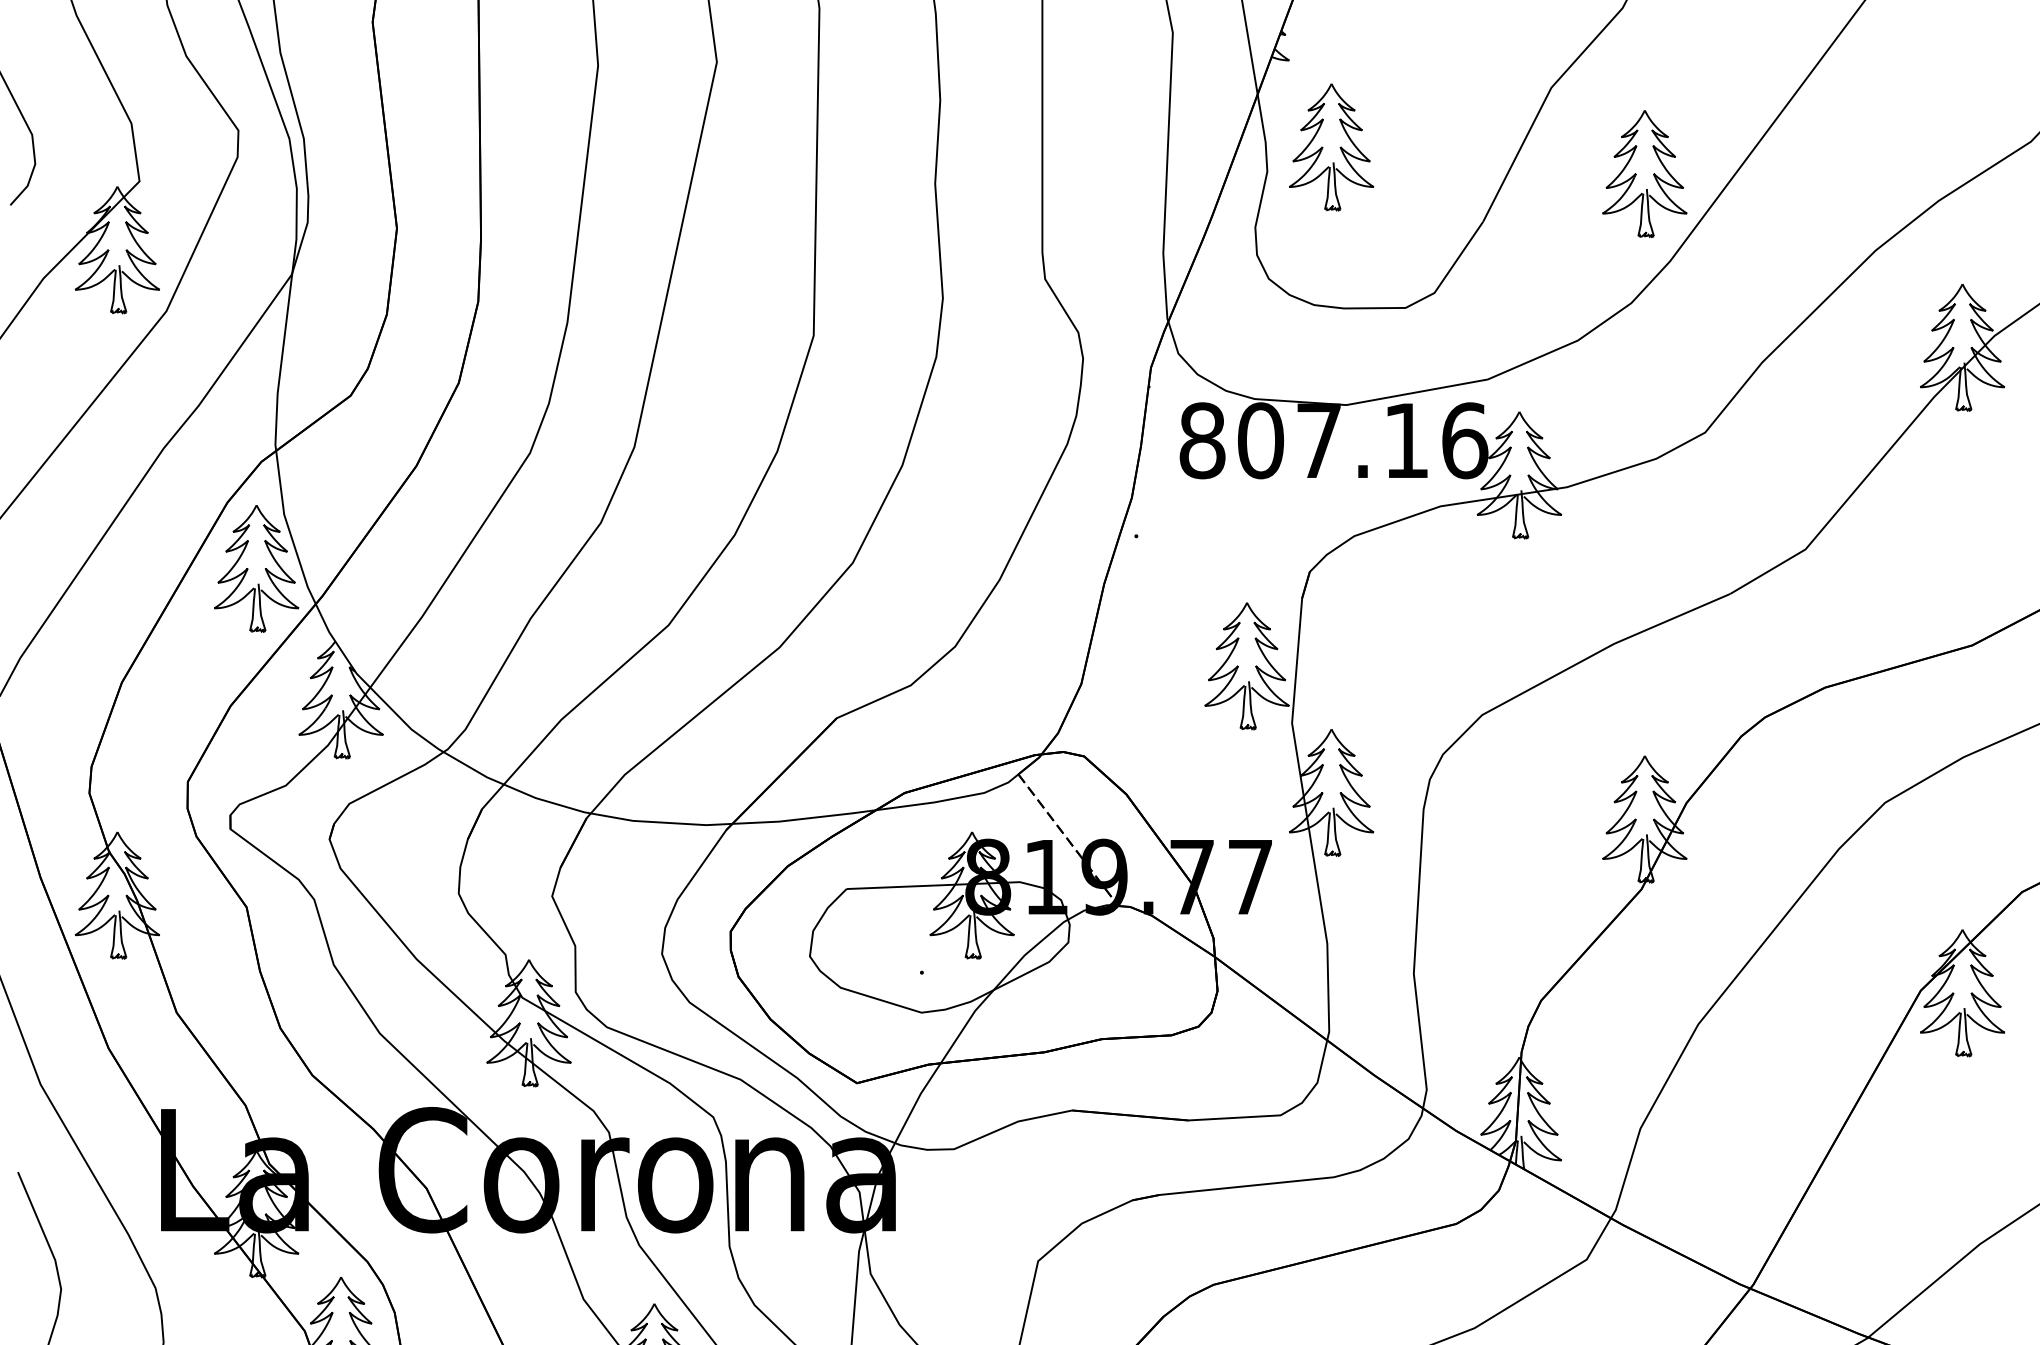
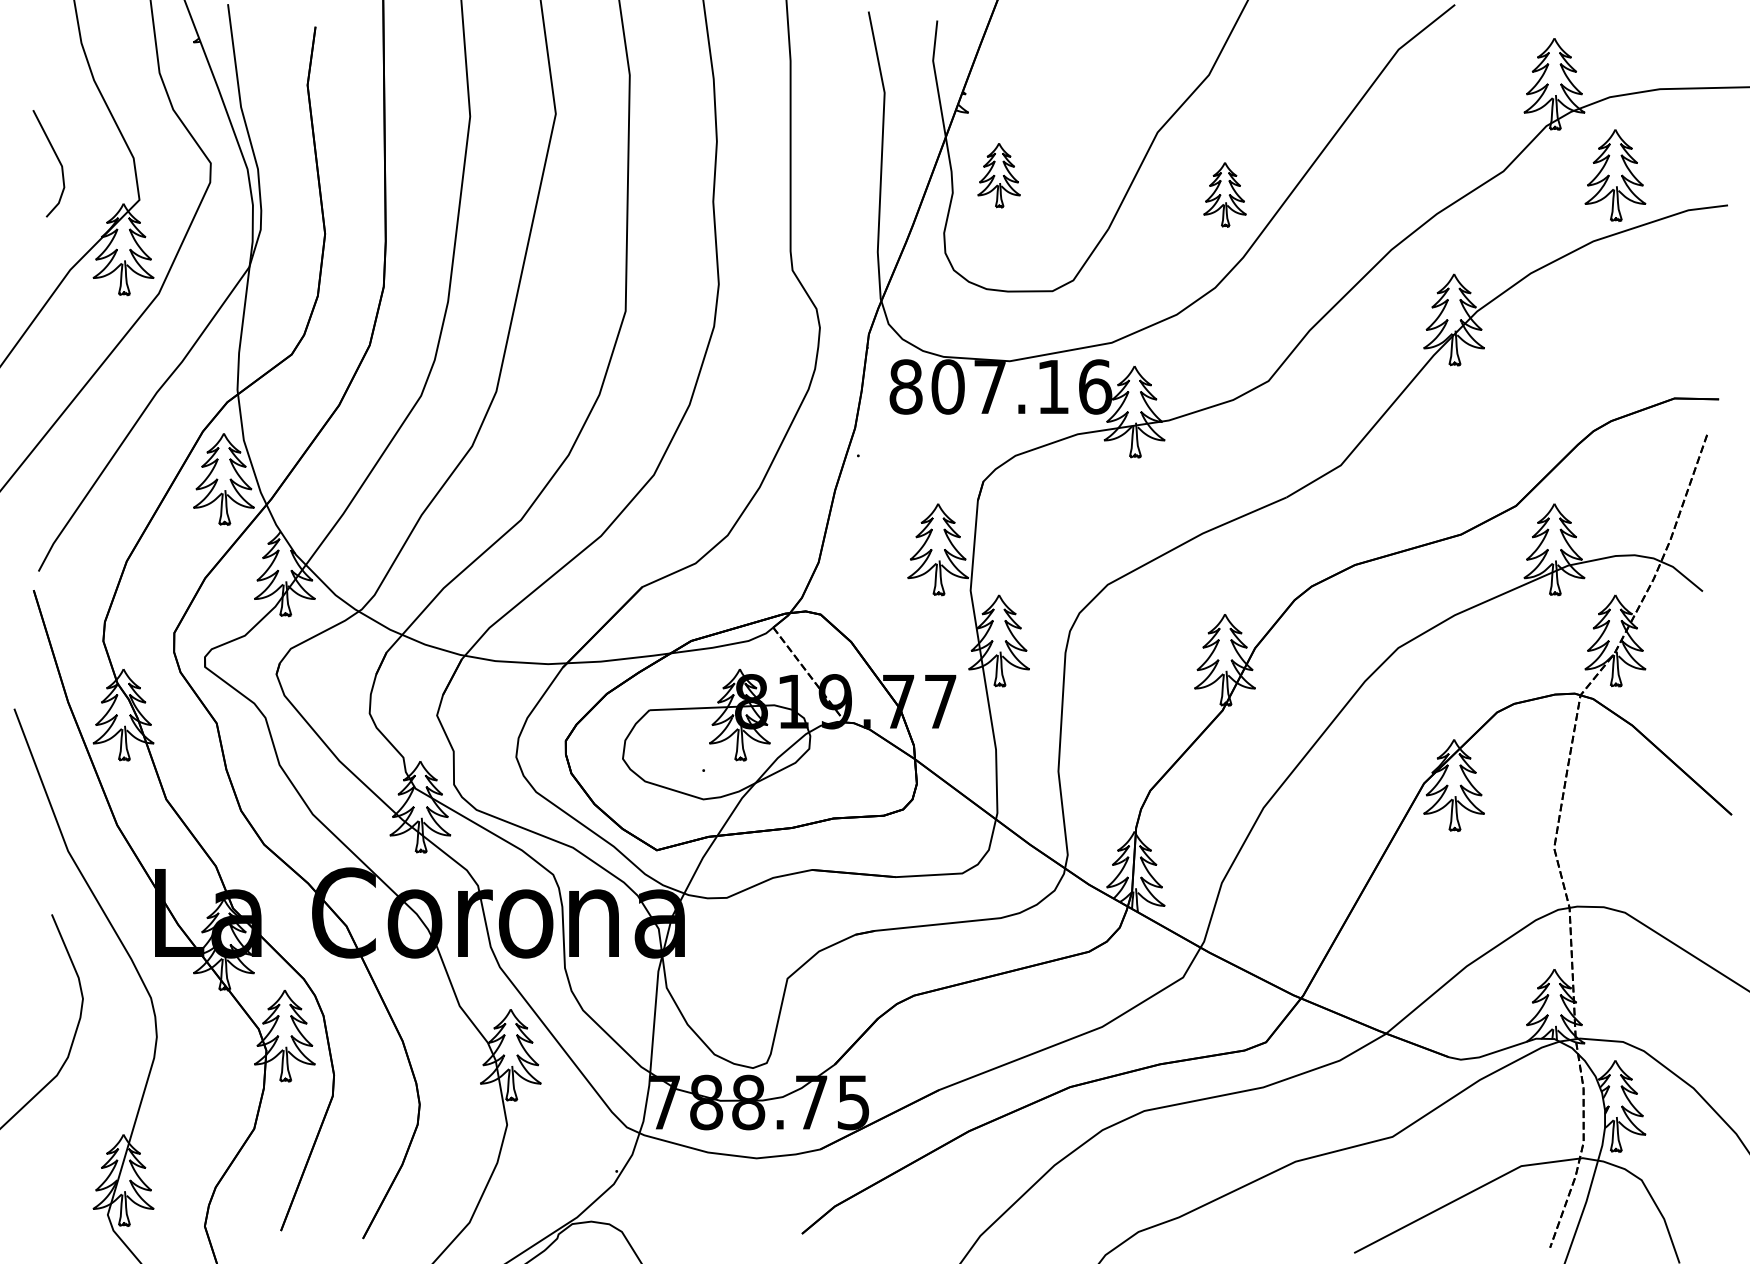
part: (1330, 147) -> (998, 175), size x0.7
part: (1644, 173) -> (1224, 194), size x0.7

